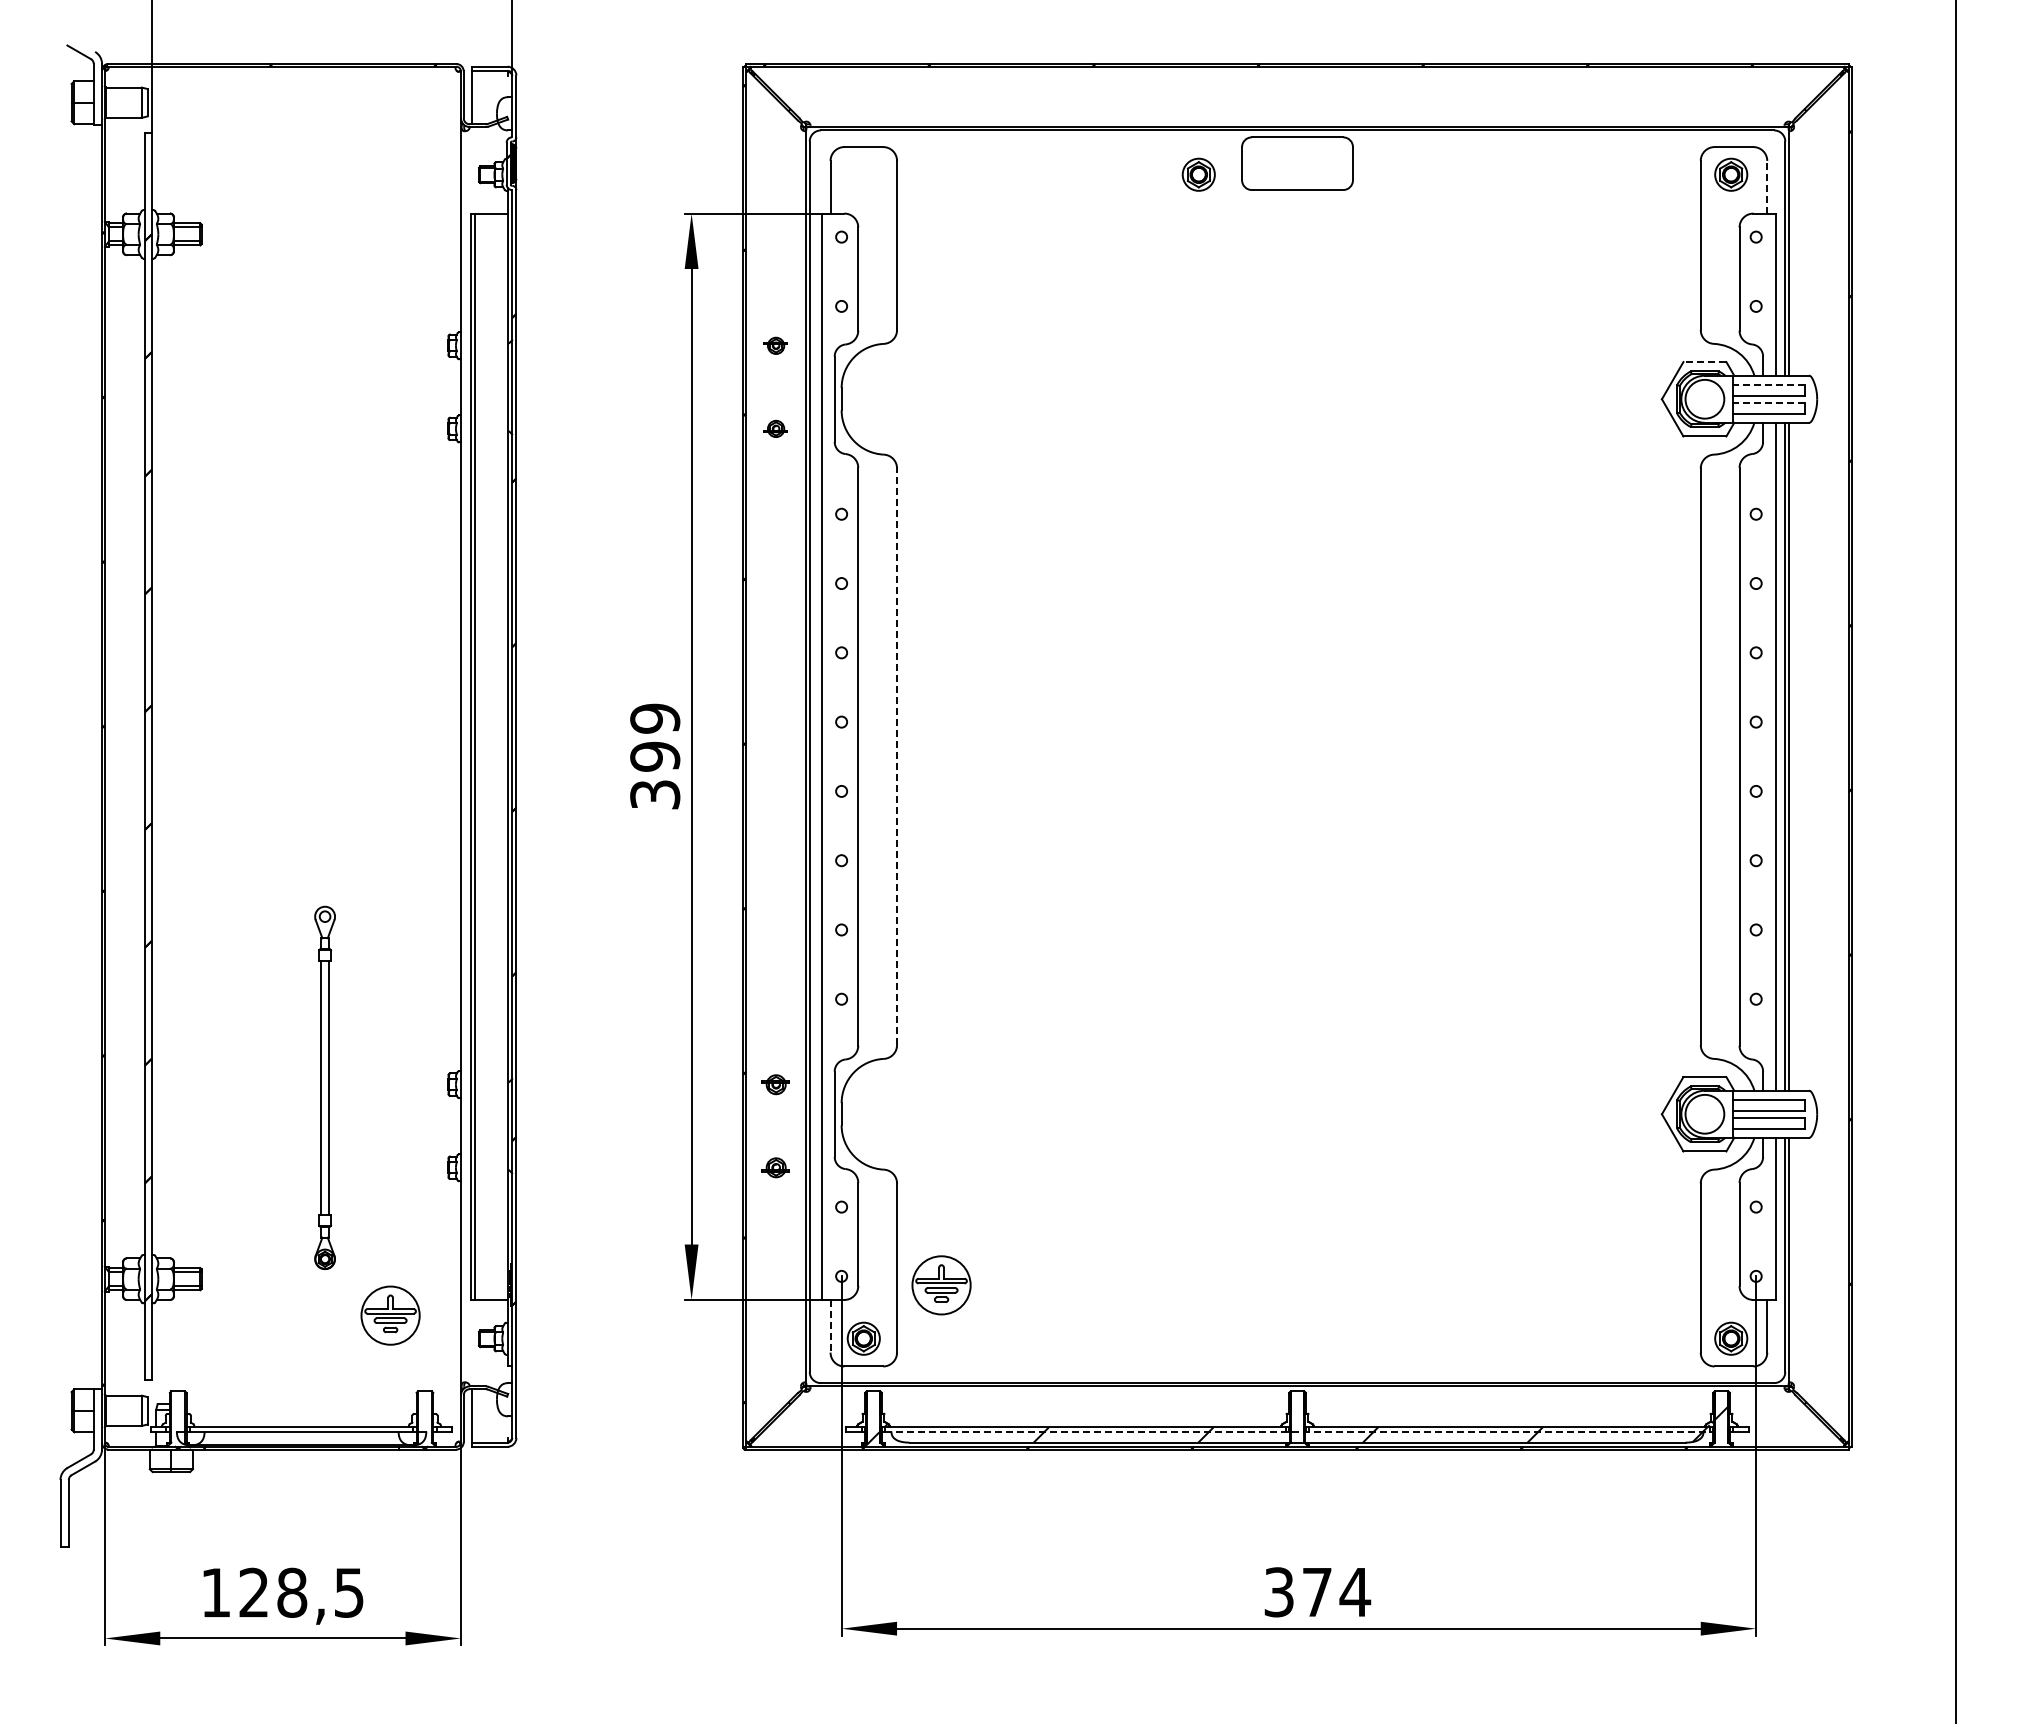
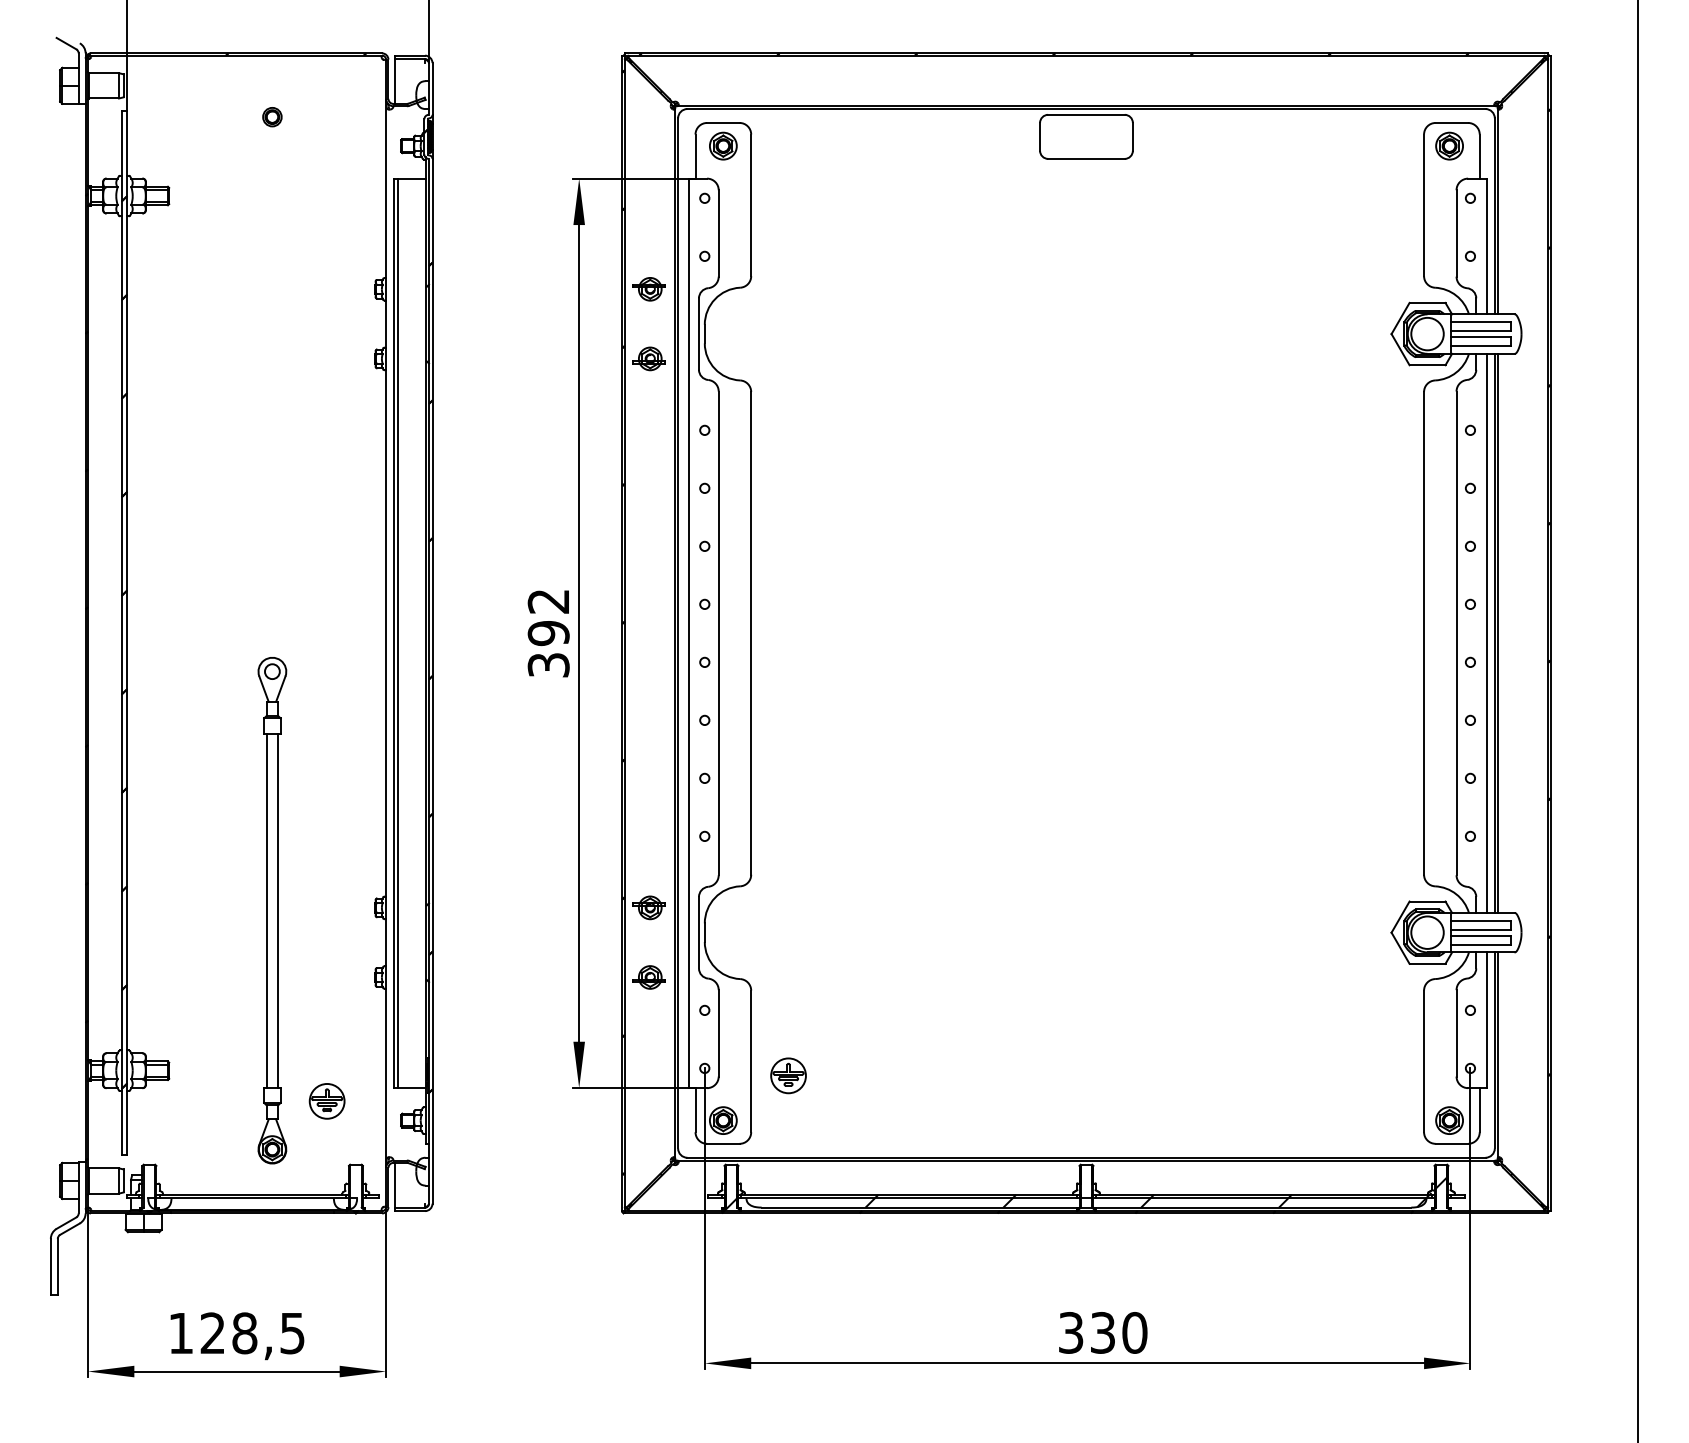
part: (325, 140) -> (272, 117), added
part: (1198, 174) -> (723, 145), moved
line: (1767, 186) -> (1479, 155), dashed -> solid
part: (775, 345) -> (649, 289), size x1.67
line: (1704, 362) -> (1427, 303), dashed -> solid
line: (1768, 384) -> (1480, 321), dashed -> solid
line: (1768, 402) -> (1480, 336), dashed -> solid
part: (775, 428) -> (649, 358), size x1.67
text: (655, 718) -> (548, 601), 399 -> 392
line: (897, 756) -> (751, 633), dashed -> solid
part: (775, 1084) -> (649, 907), size x1.43
part: (324, 1087) -> (271, 910), size x1.67
part: (775, 1167) -> (649, 977), size x1.43
part: (941, 1284) -> (788, 1075), size x0.71
part: (390, 1315) -> (327, 1101), size x0.71
line: (830, 1326) -> (695, 1110), dashed -> solid
line: (1298, 1431) -> (1087, 1198), dashed -> solid
text: (1337, 1592) -> (1119, 1333), 374 -> 330

